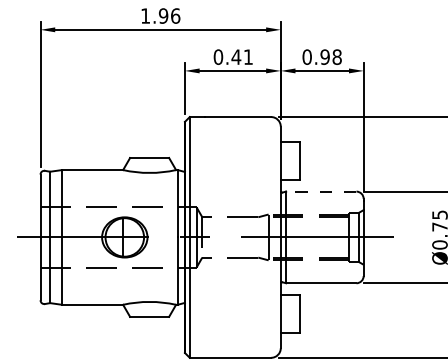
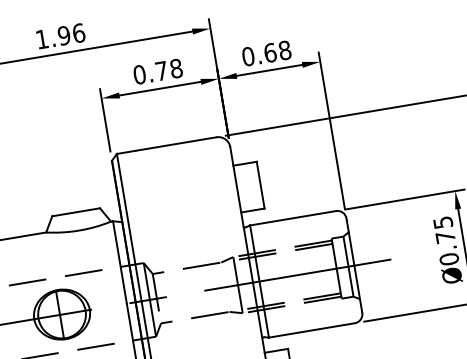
text: (324, 56) -> (269, 52), 0.98 -> 0.68
text: (242, 57) -> (169, 70), 0.41 -> 0.78
line: (320, 191) -> (292, 218), dashed -> solid

